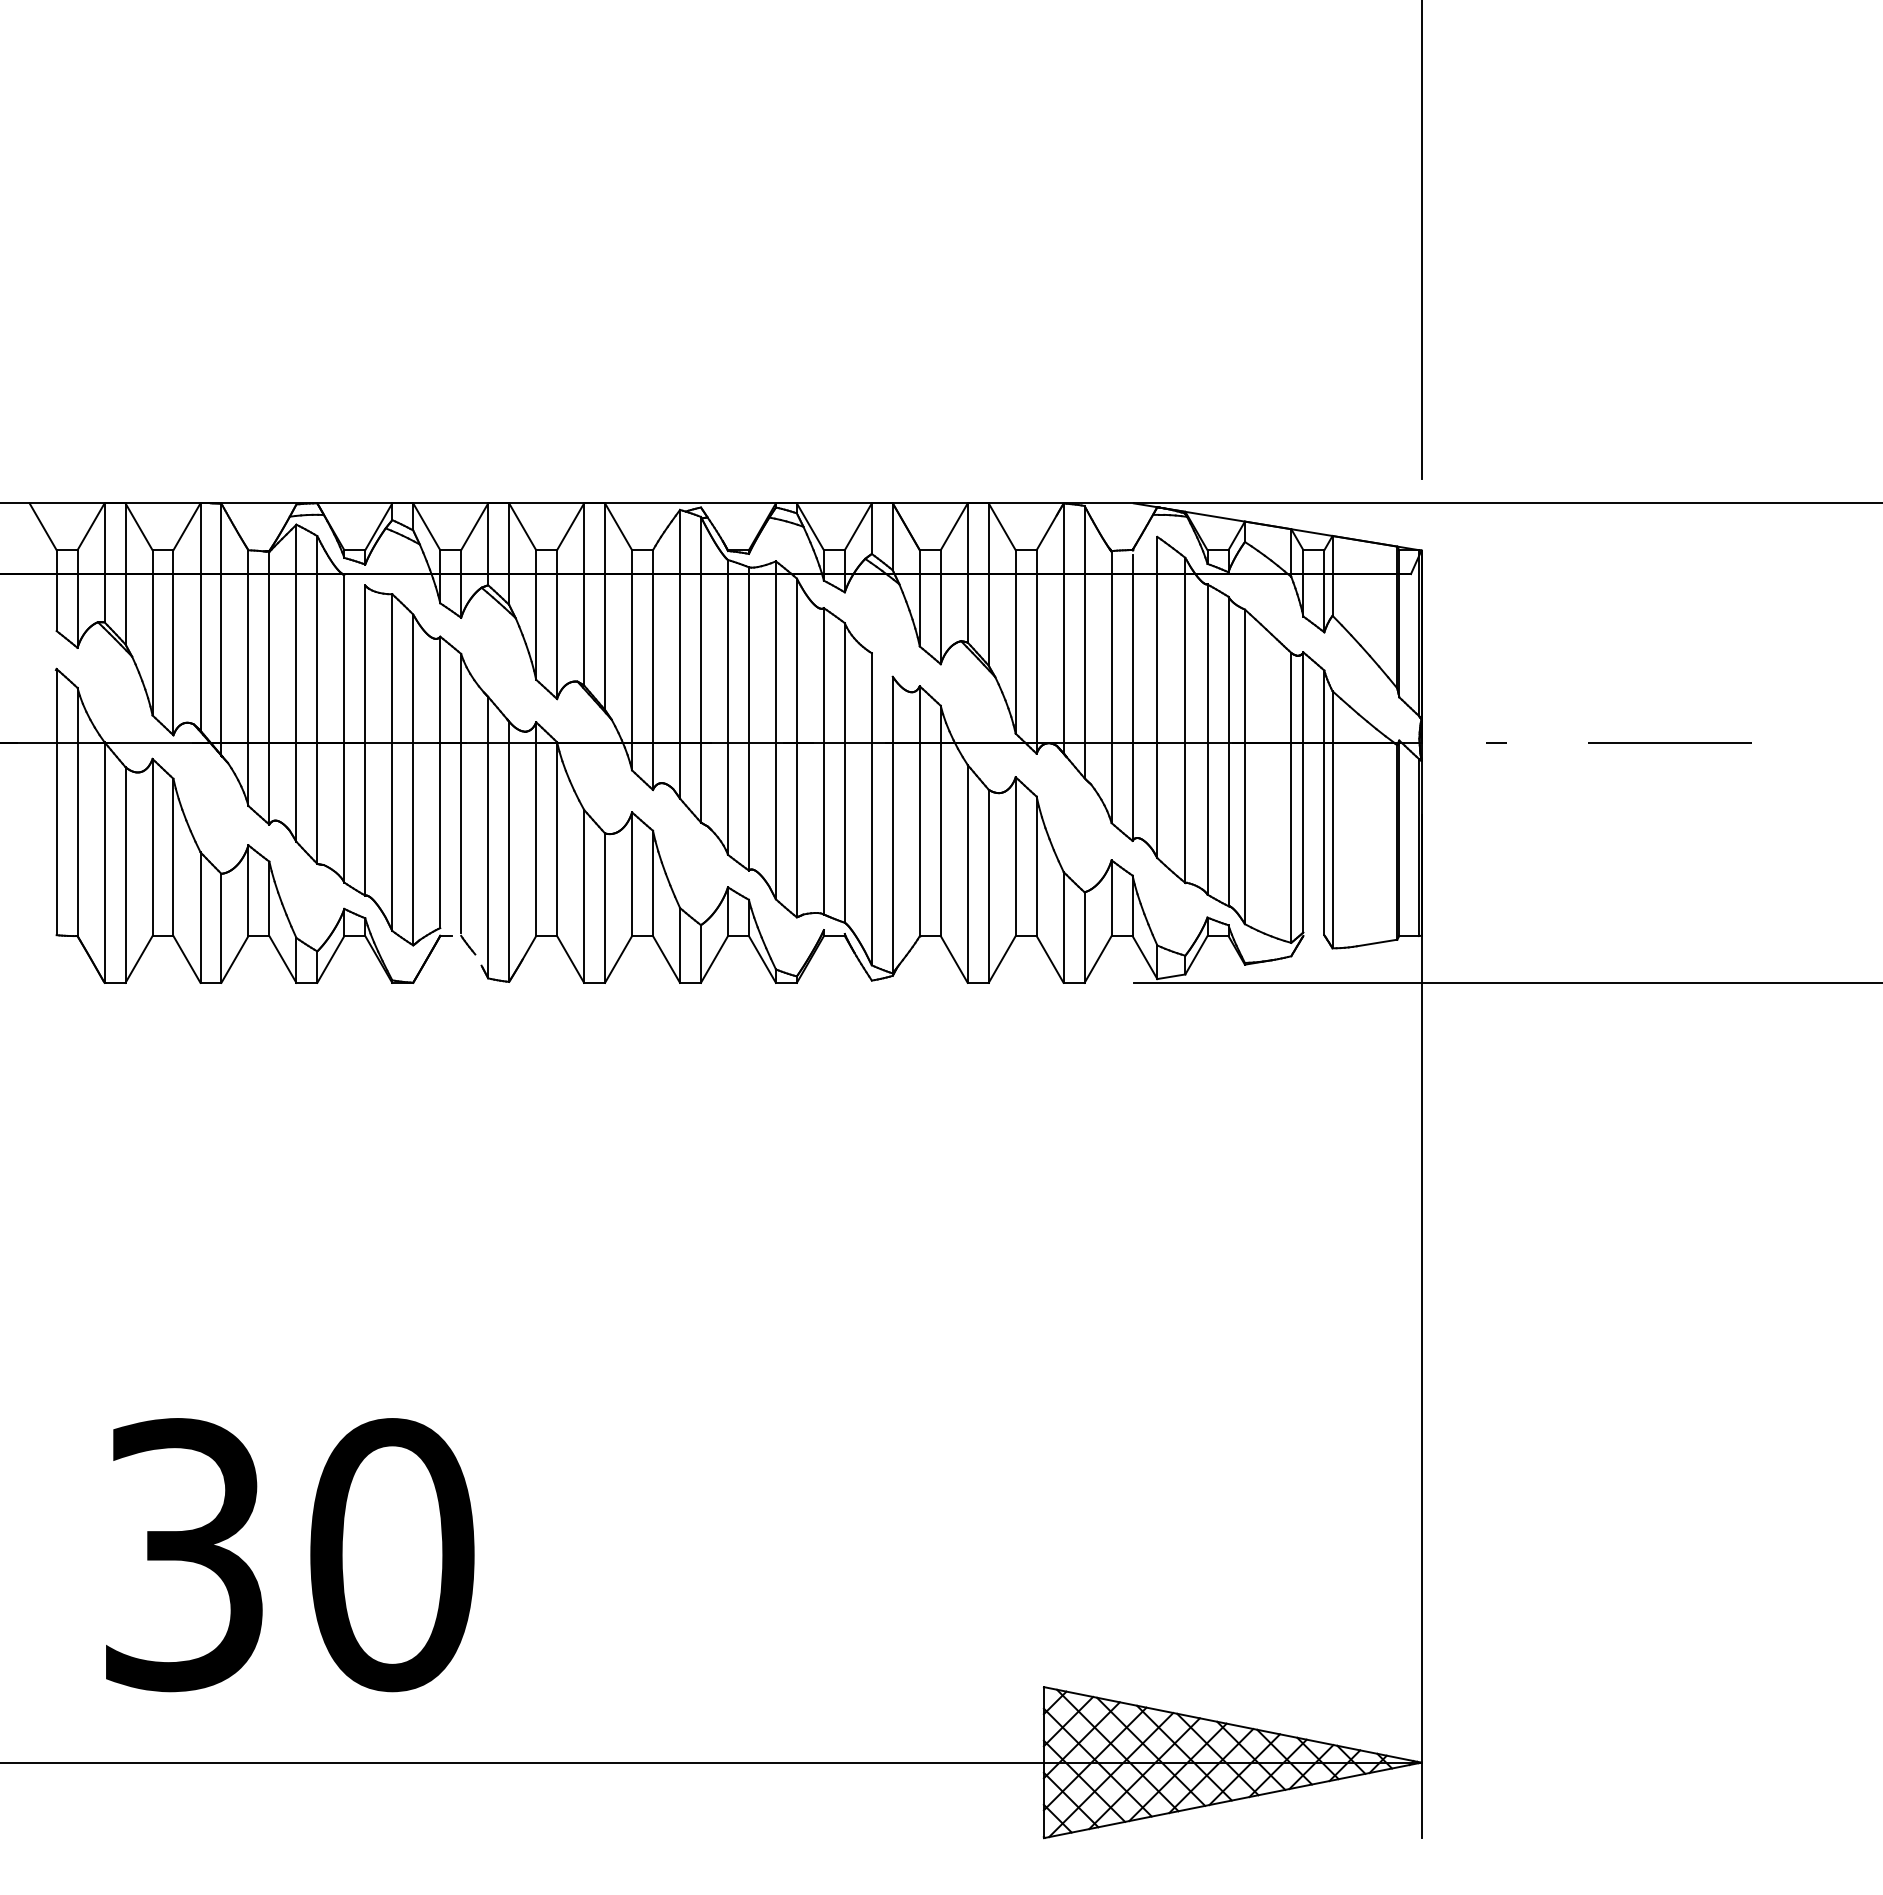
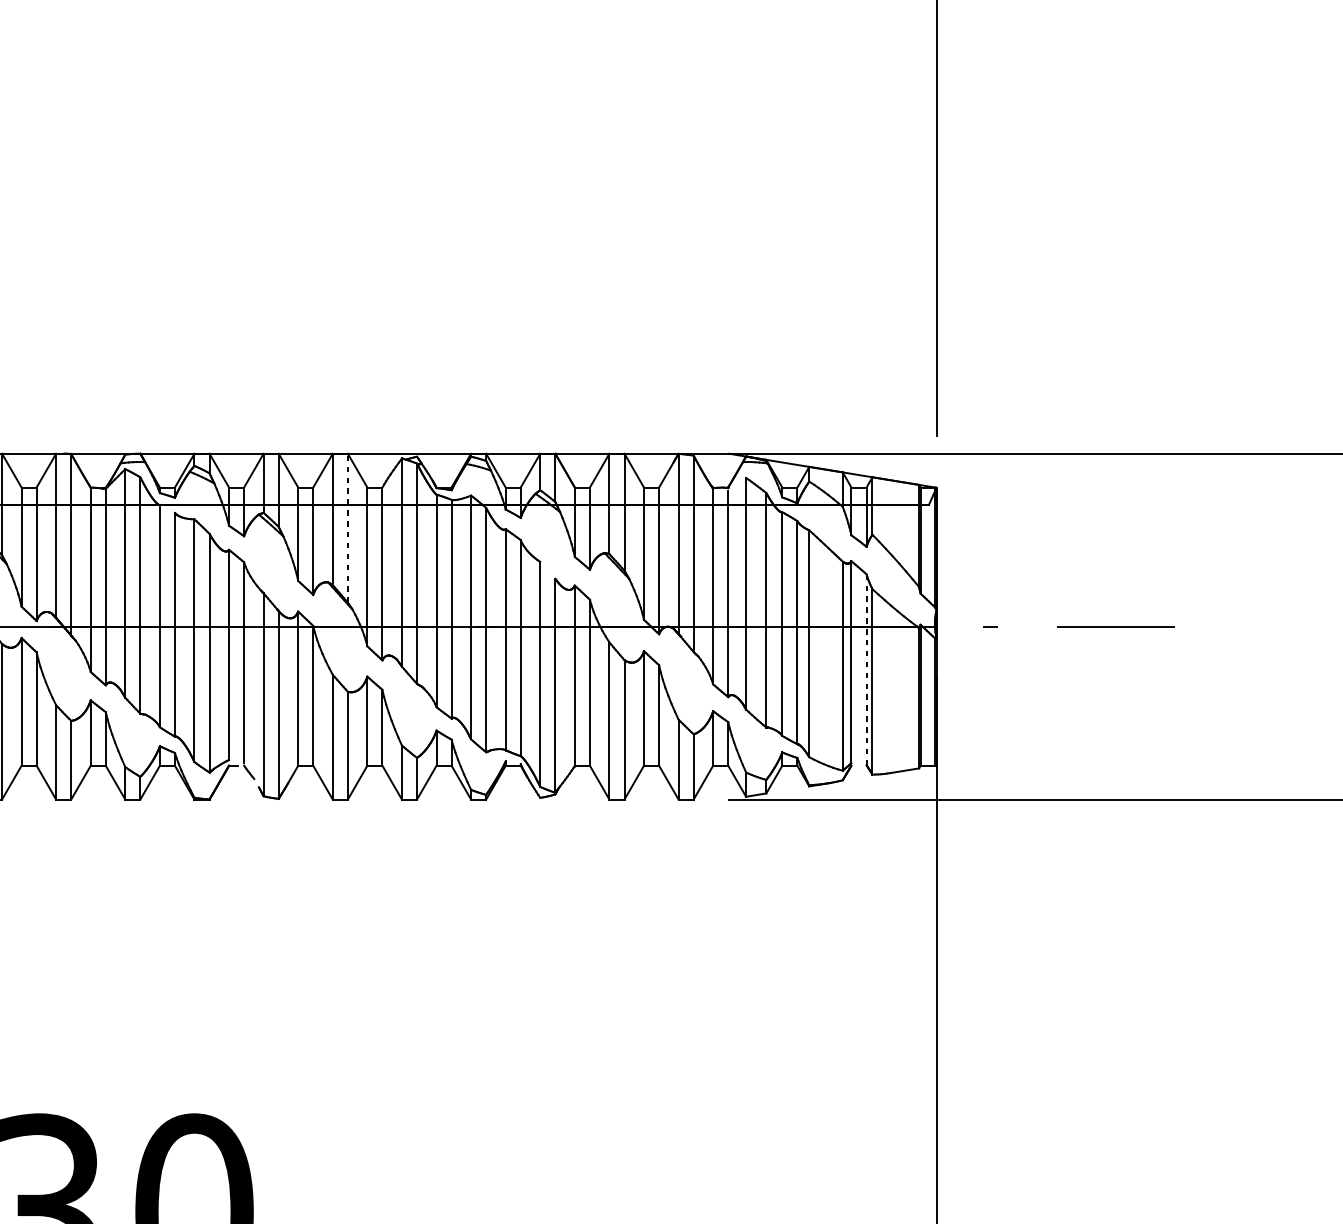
line: (605, 606) -> (348, 528), solid -> dashed
line: (1324, 802) -> (866, 669), solid -> dashed

